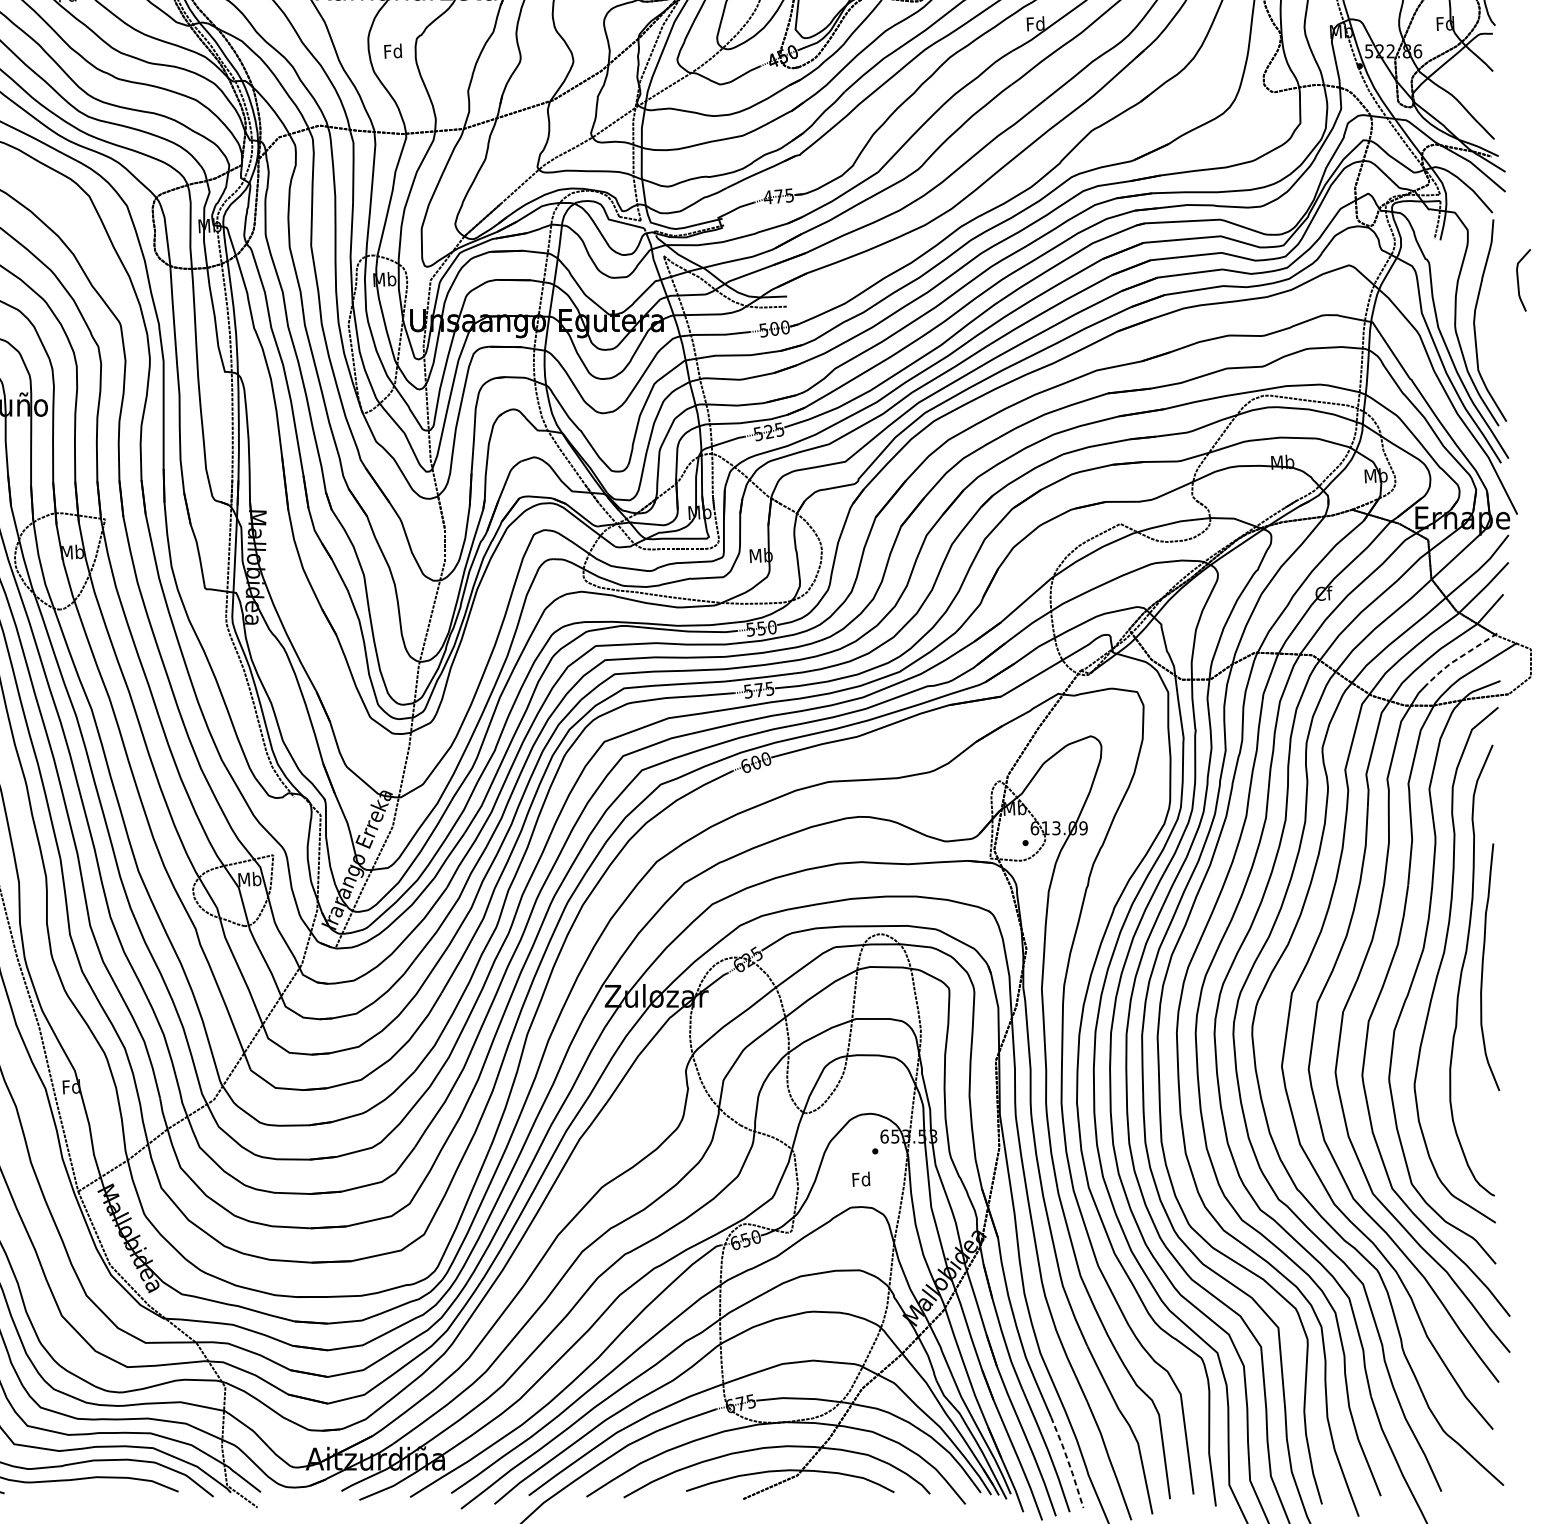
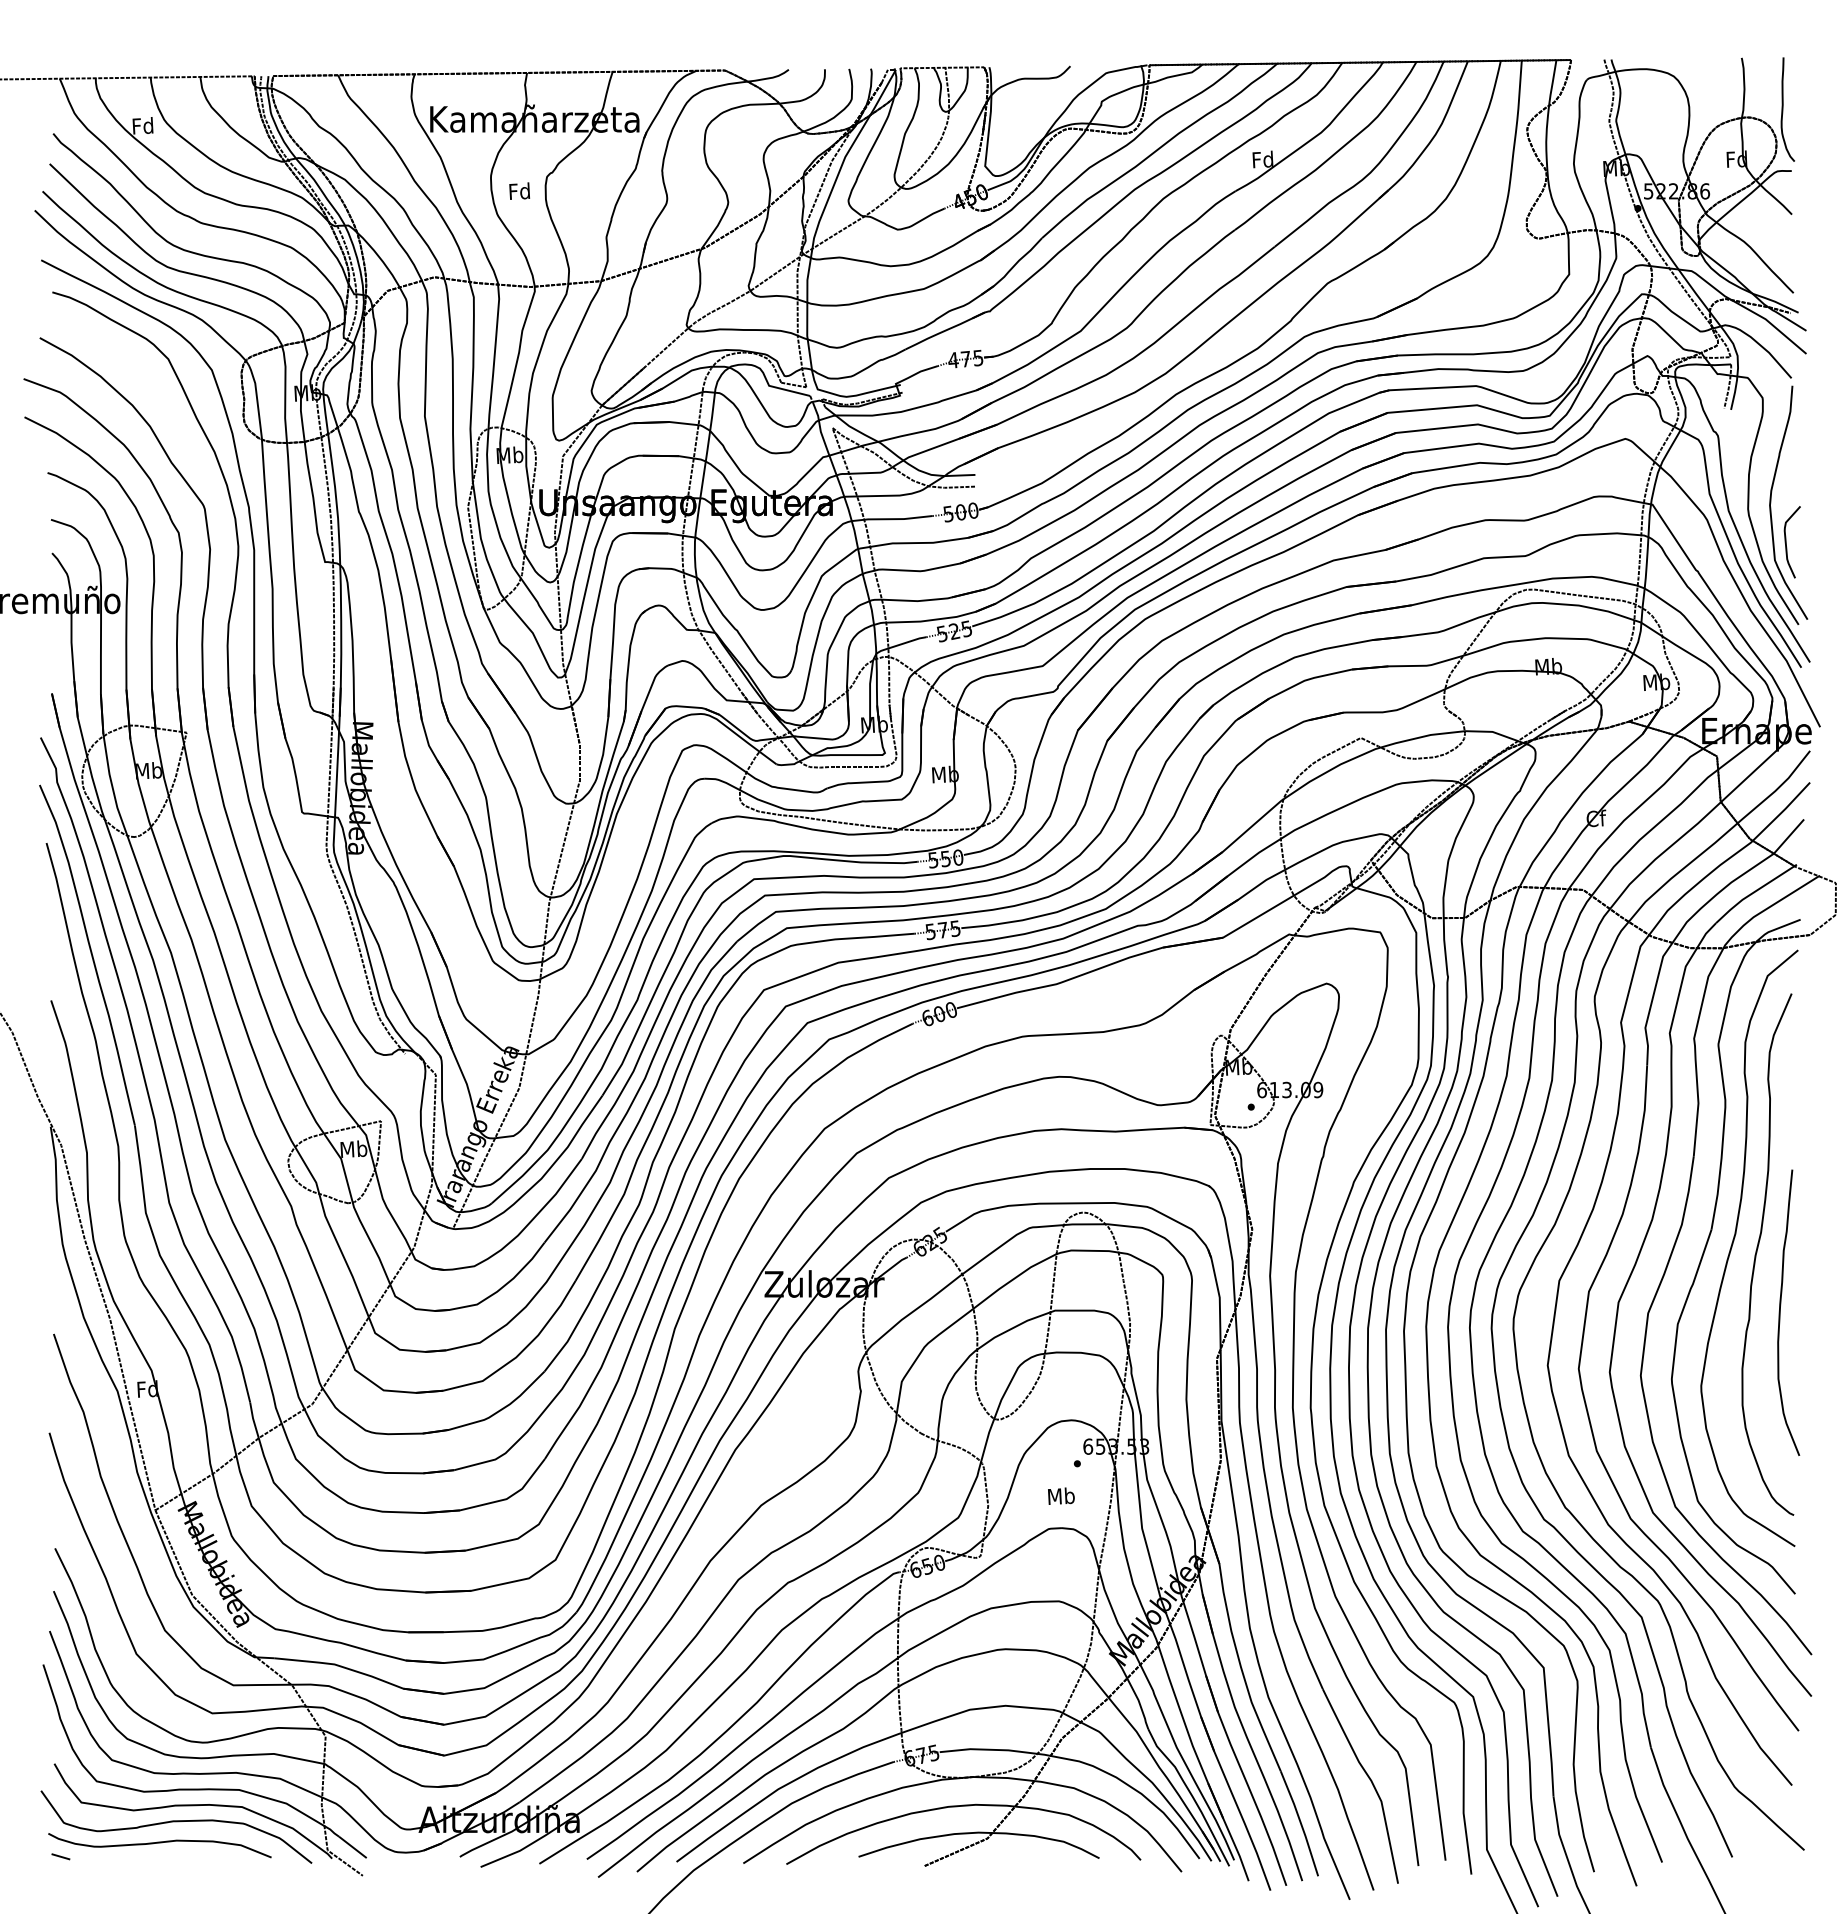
curve: (1518, 280) -> (1786, 542), moved
line: (1459, 657) -> (1753, 892), dashed -> solid
curve: (1483, 966) -> (1780, 1312), moved
text: (861, 1178) -> (1061, 1495), Fd -> Mb
line: (1068, 1462) -> (1300, 1823), dashed -> solid

